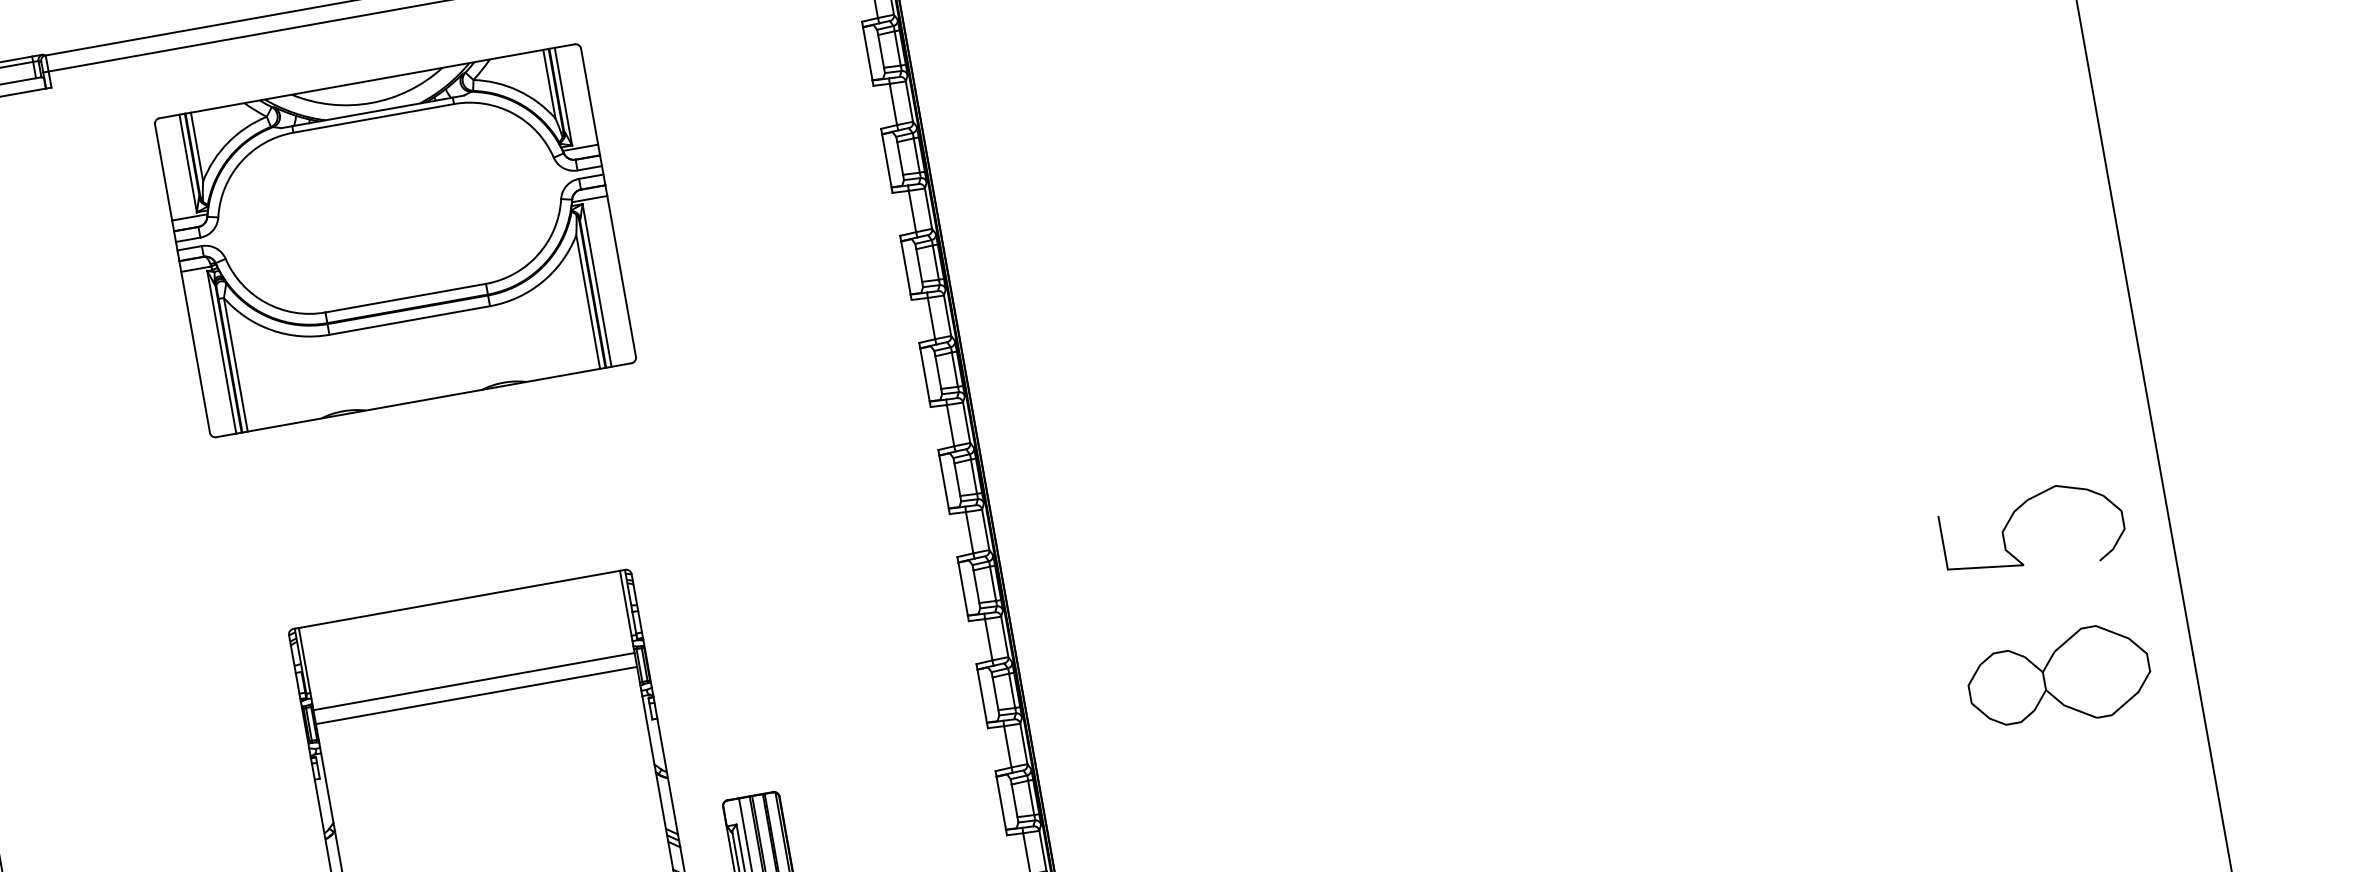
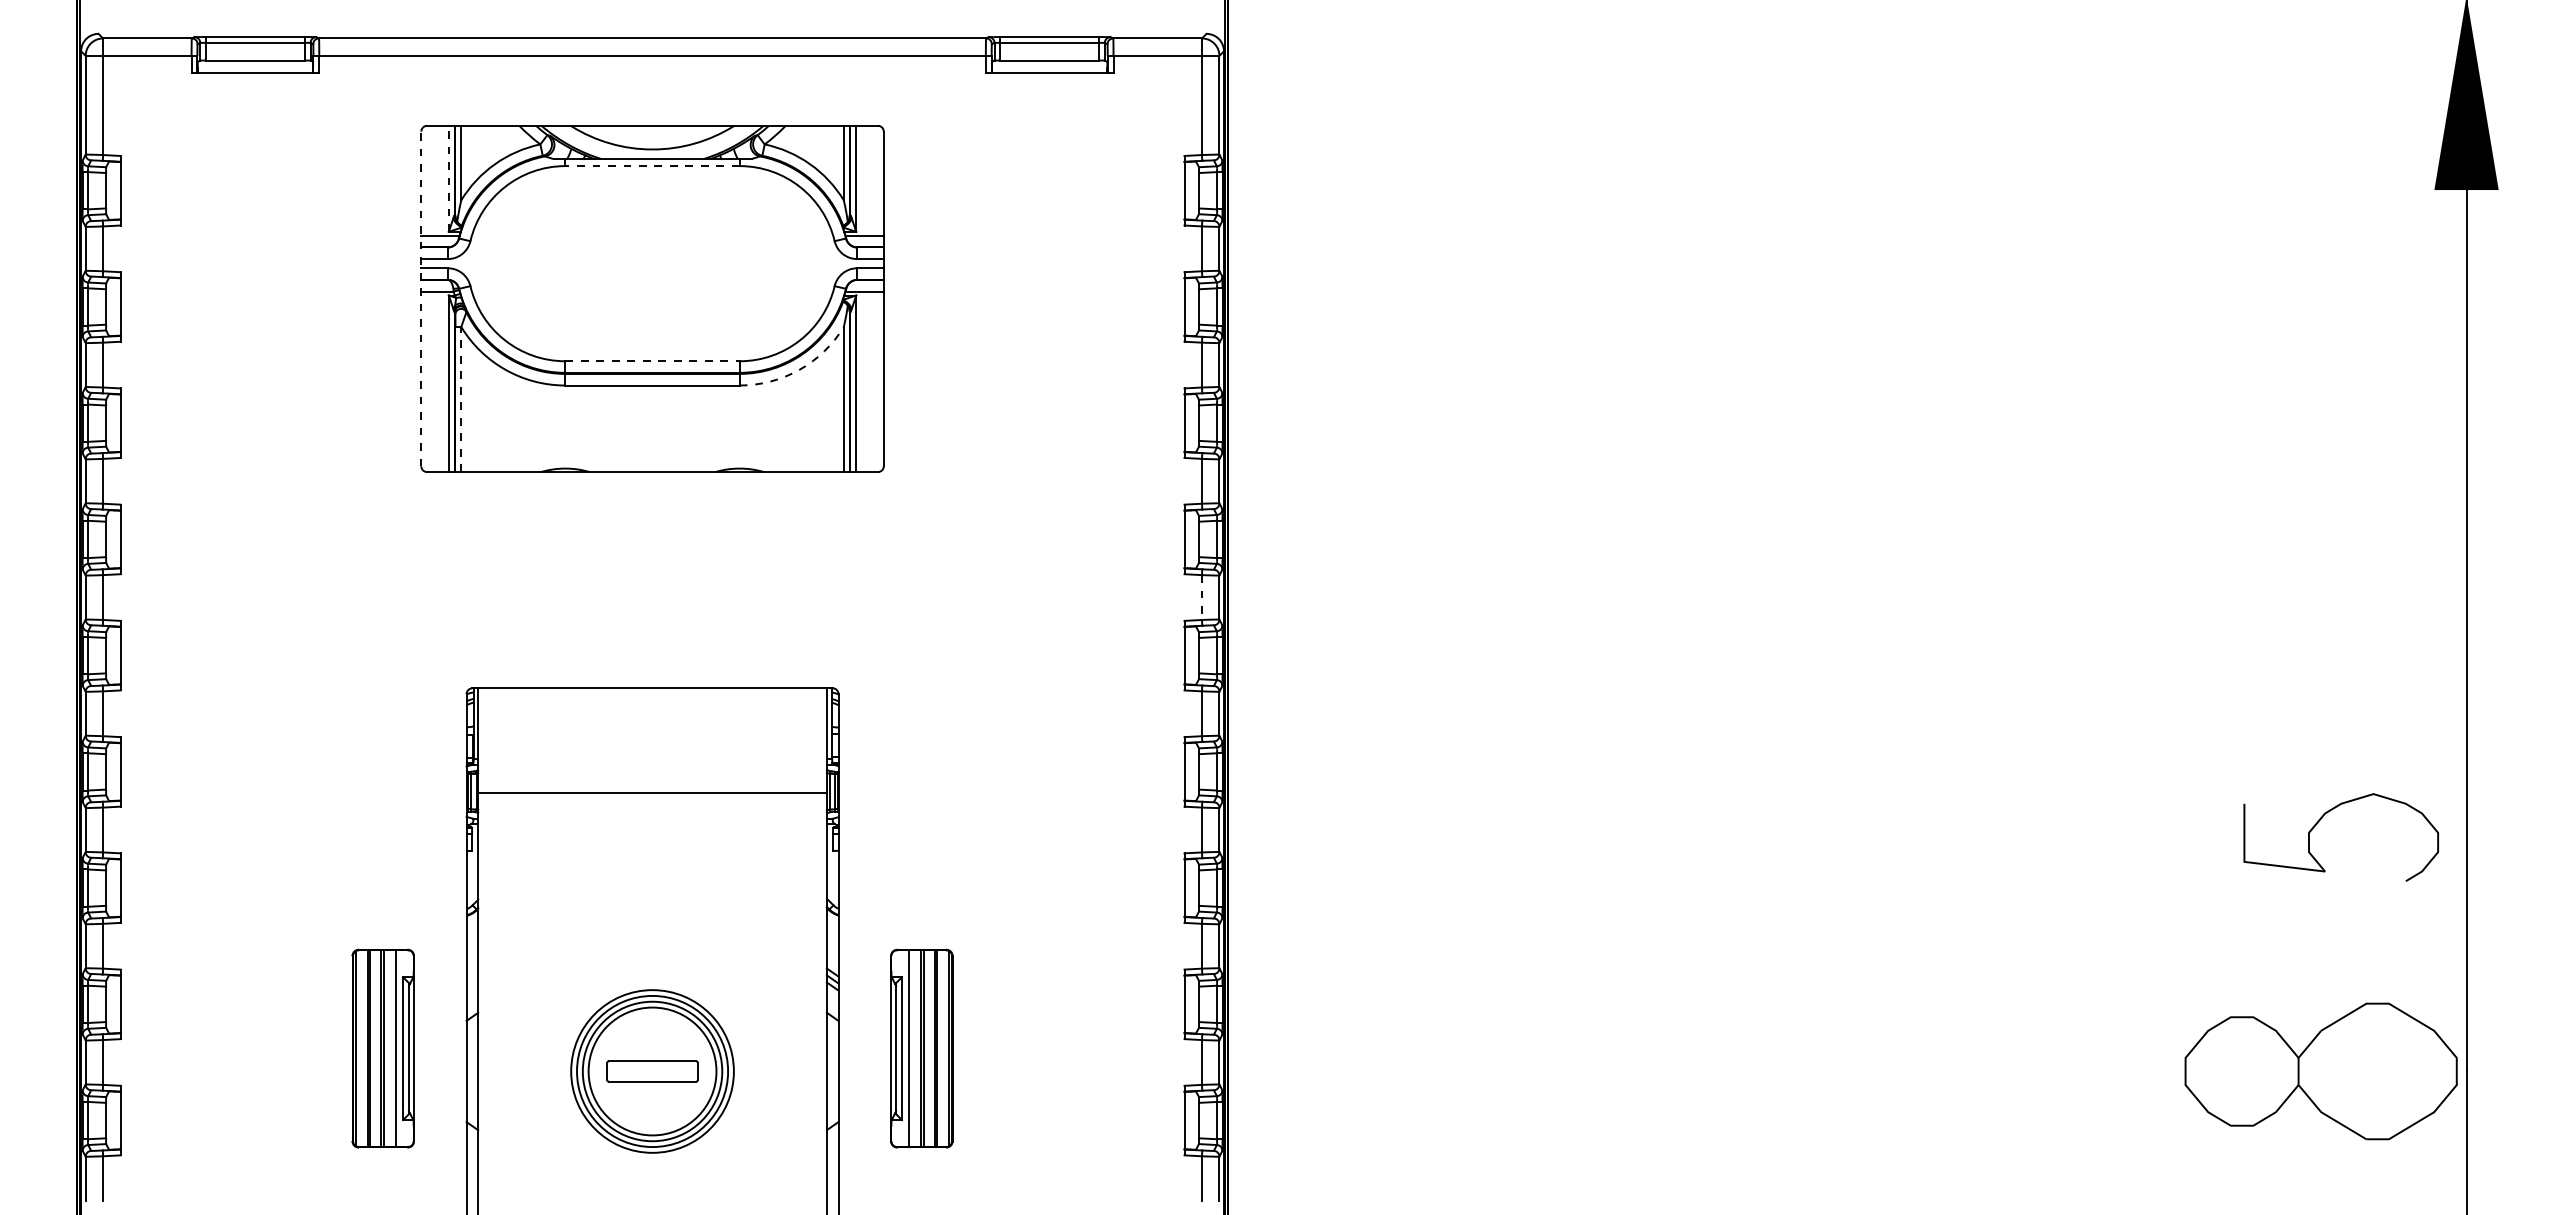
line: (373, 118) -> (652, 166), solid -> dashed
line: (187, 163) -> (448, 178), solid -> dashed
line: (182, 278) -> (421, 298), solid -> dashed
arc: (542, 281) -> (799, 369), solid -> dashed
line: (406, 298) -> (653, 361), solid -> dashed
line: (236, 364) -> (461, 399), solid -> dashed
line: (950, 426) -> (1201, 598), solid -> dashed
curve: (2012, 516) -> (2322, 818), moved
part: (2059, 678) -> (2321, 1071), size x1.4
line: (473, 681) -> (652, 777), removed

